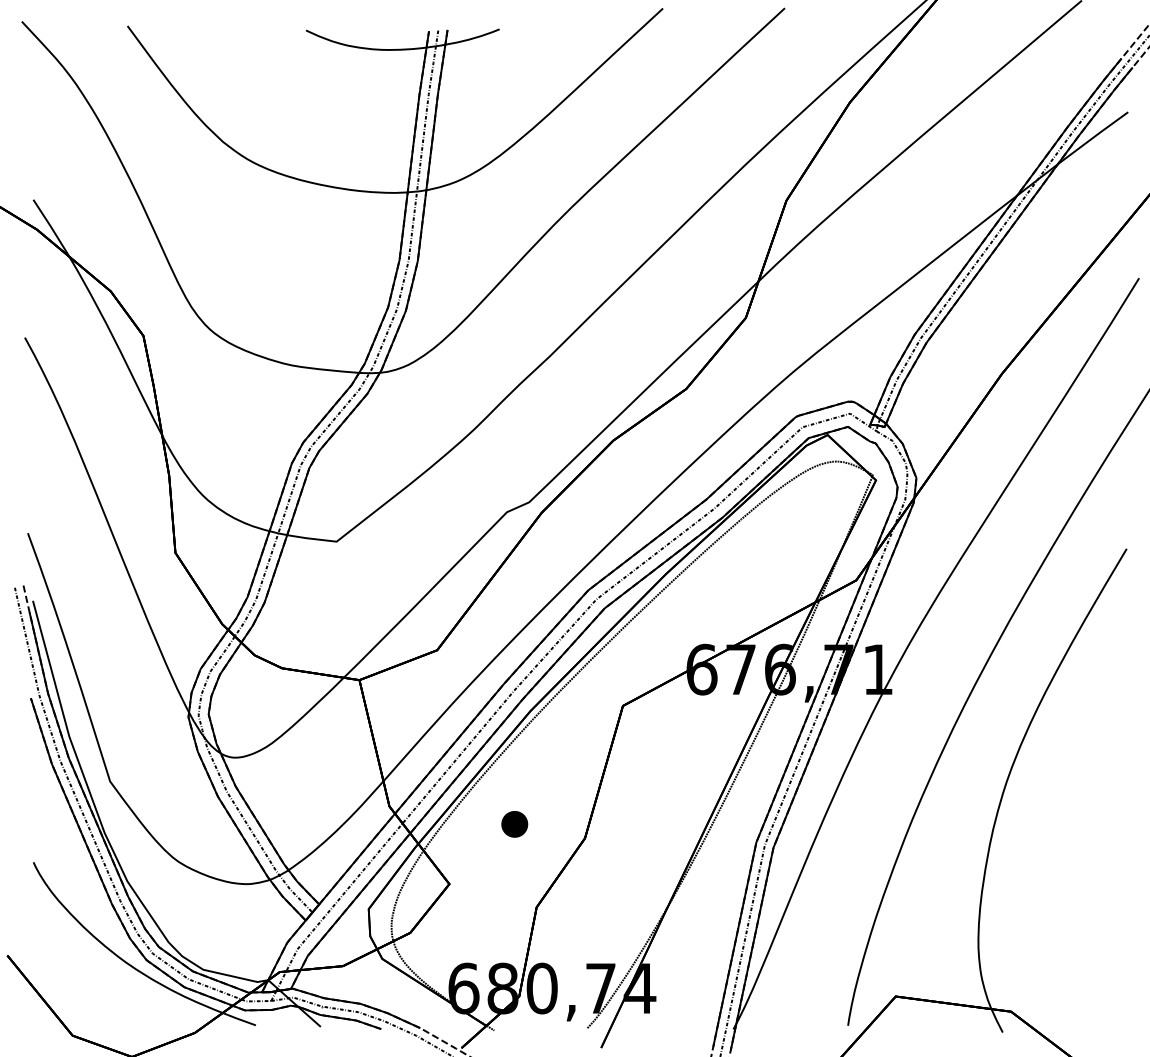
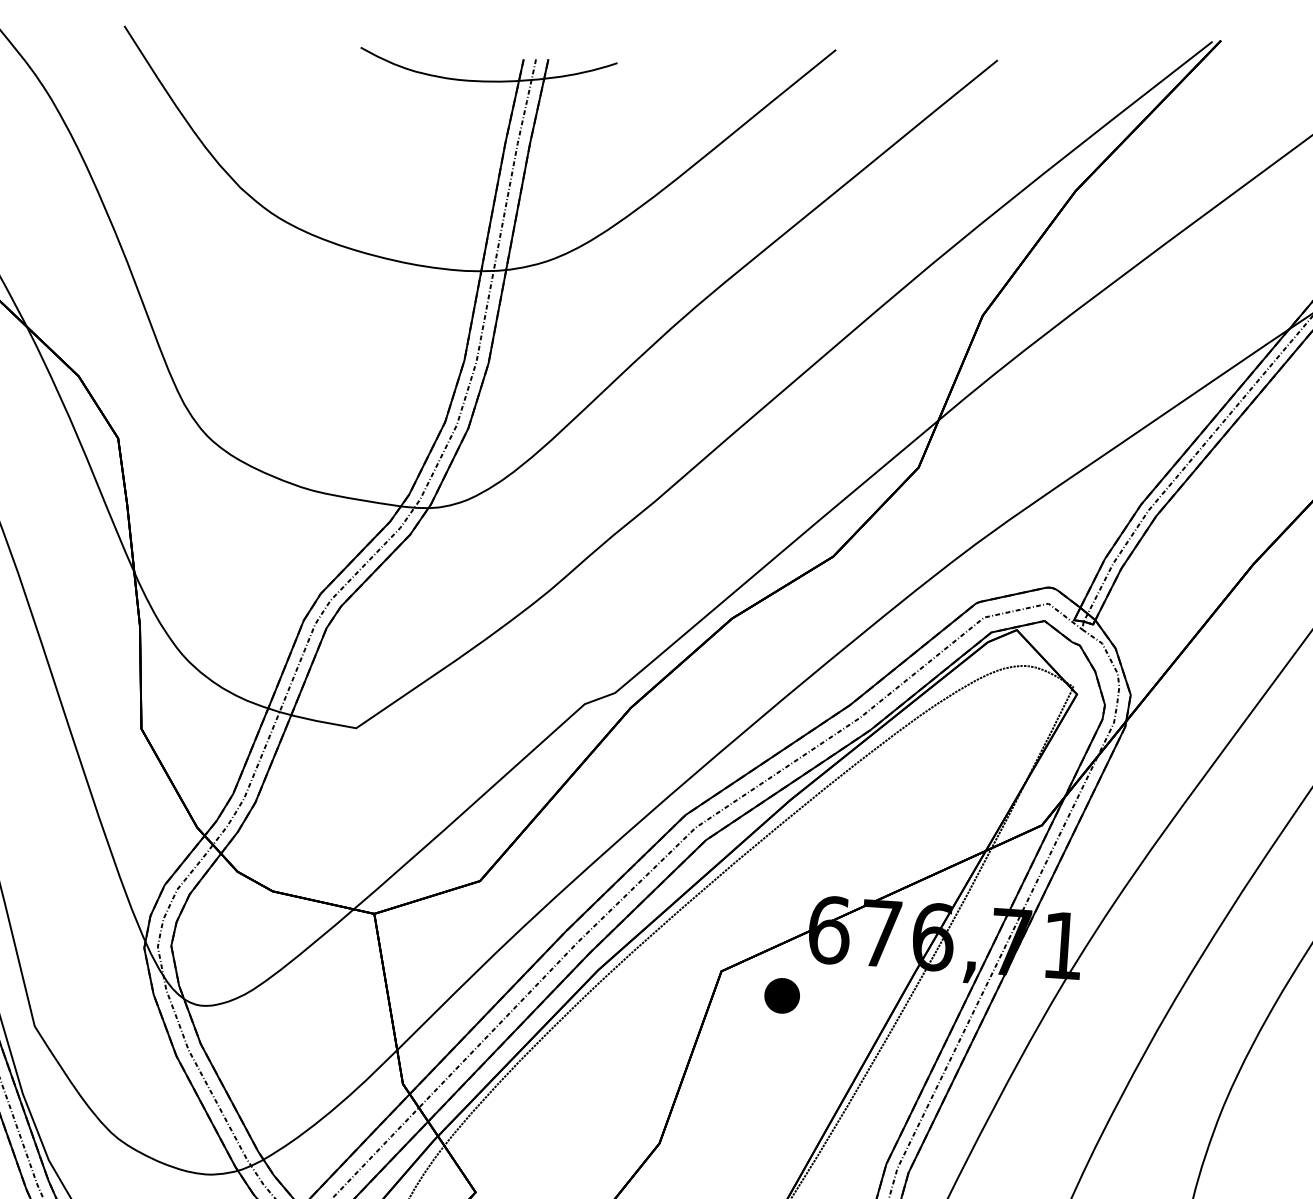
part: (514, 824) -> (781, 996), moved

